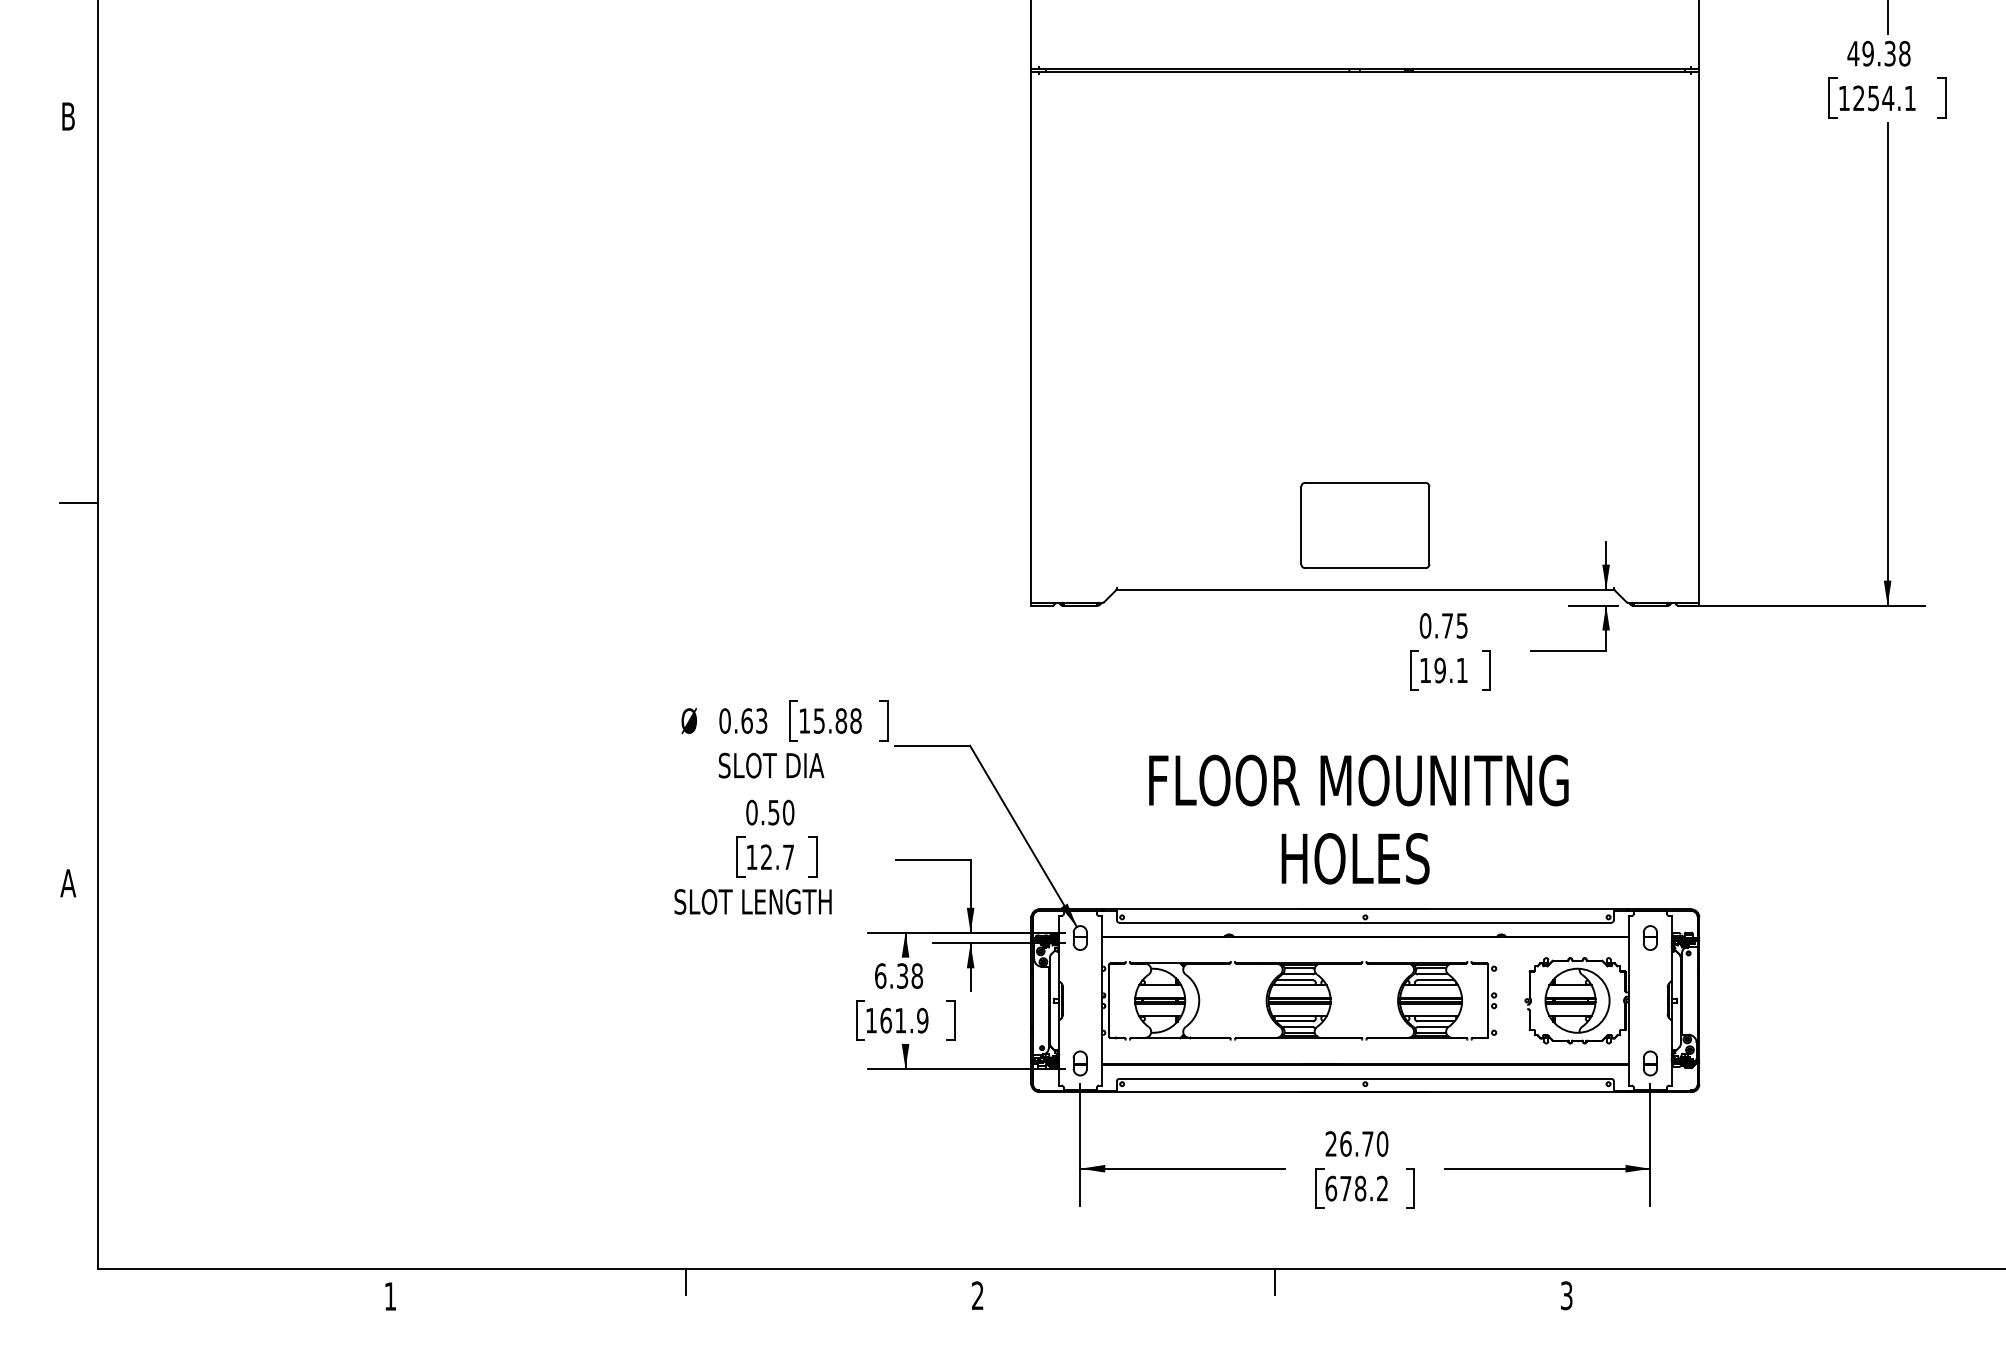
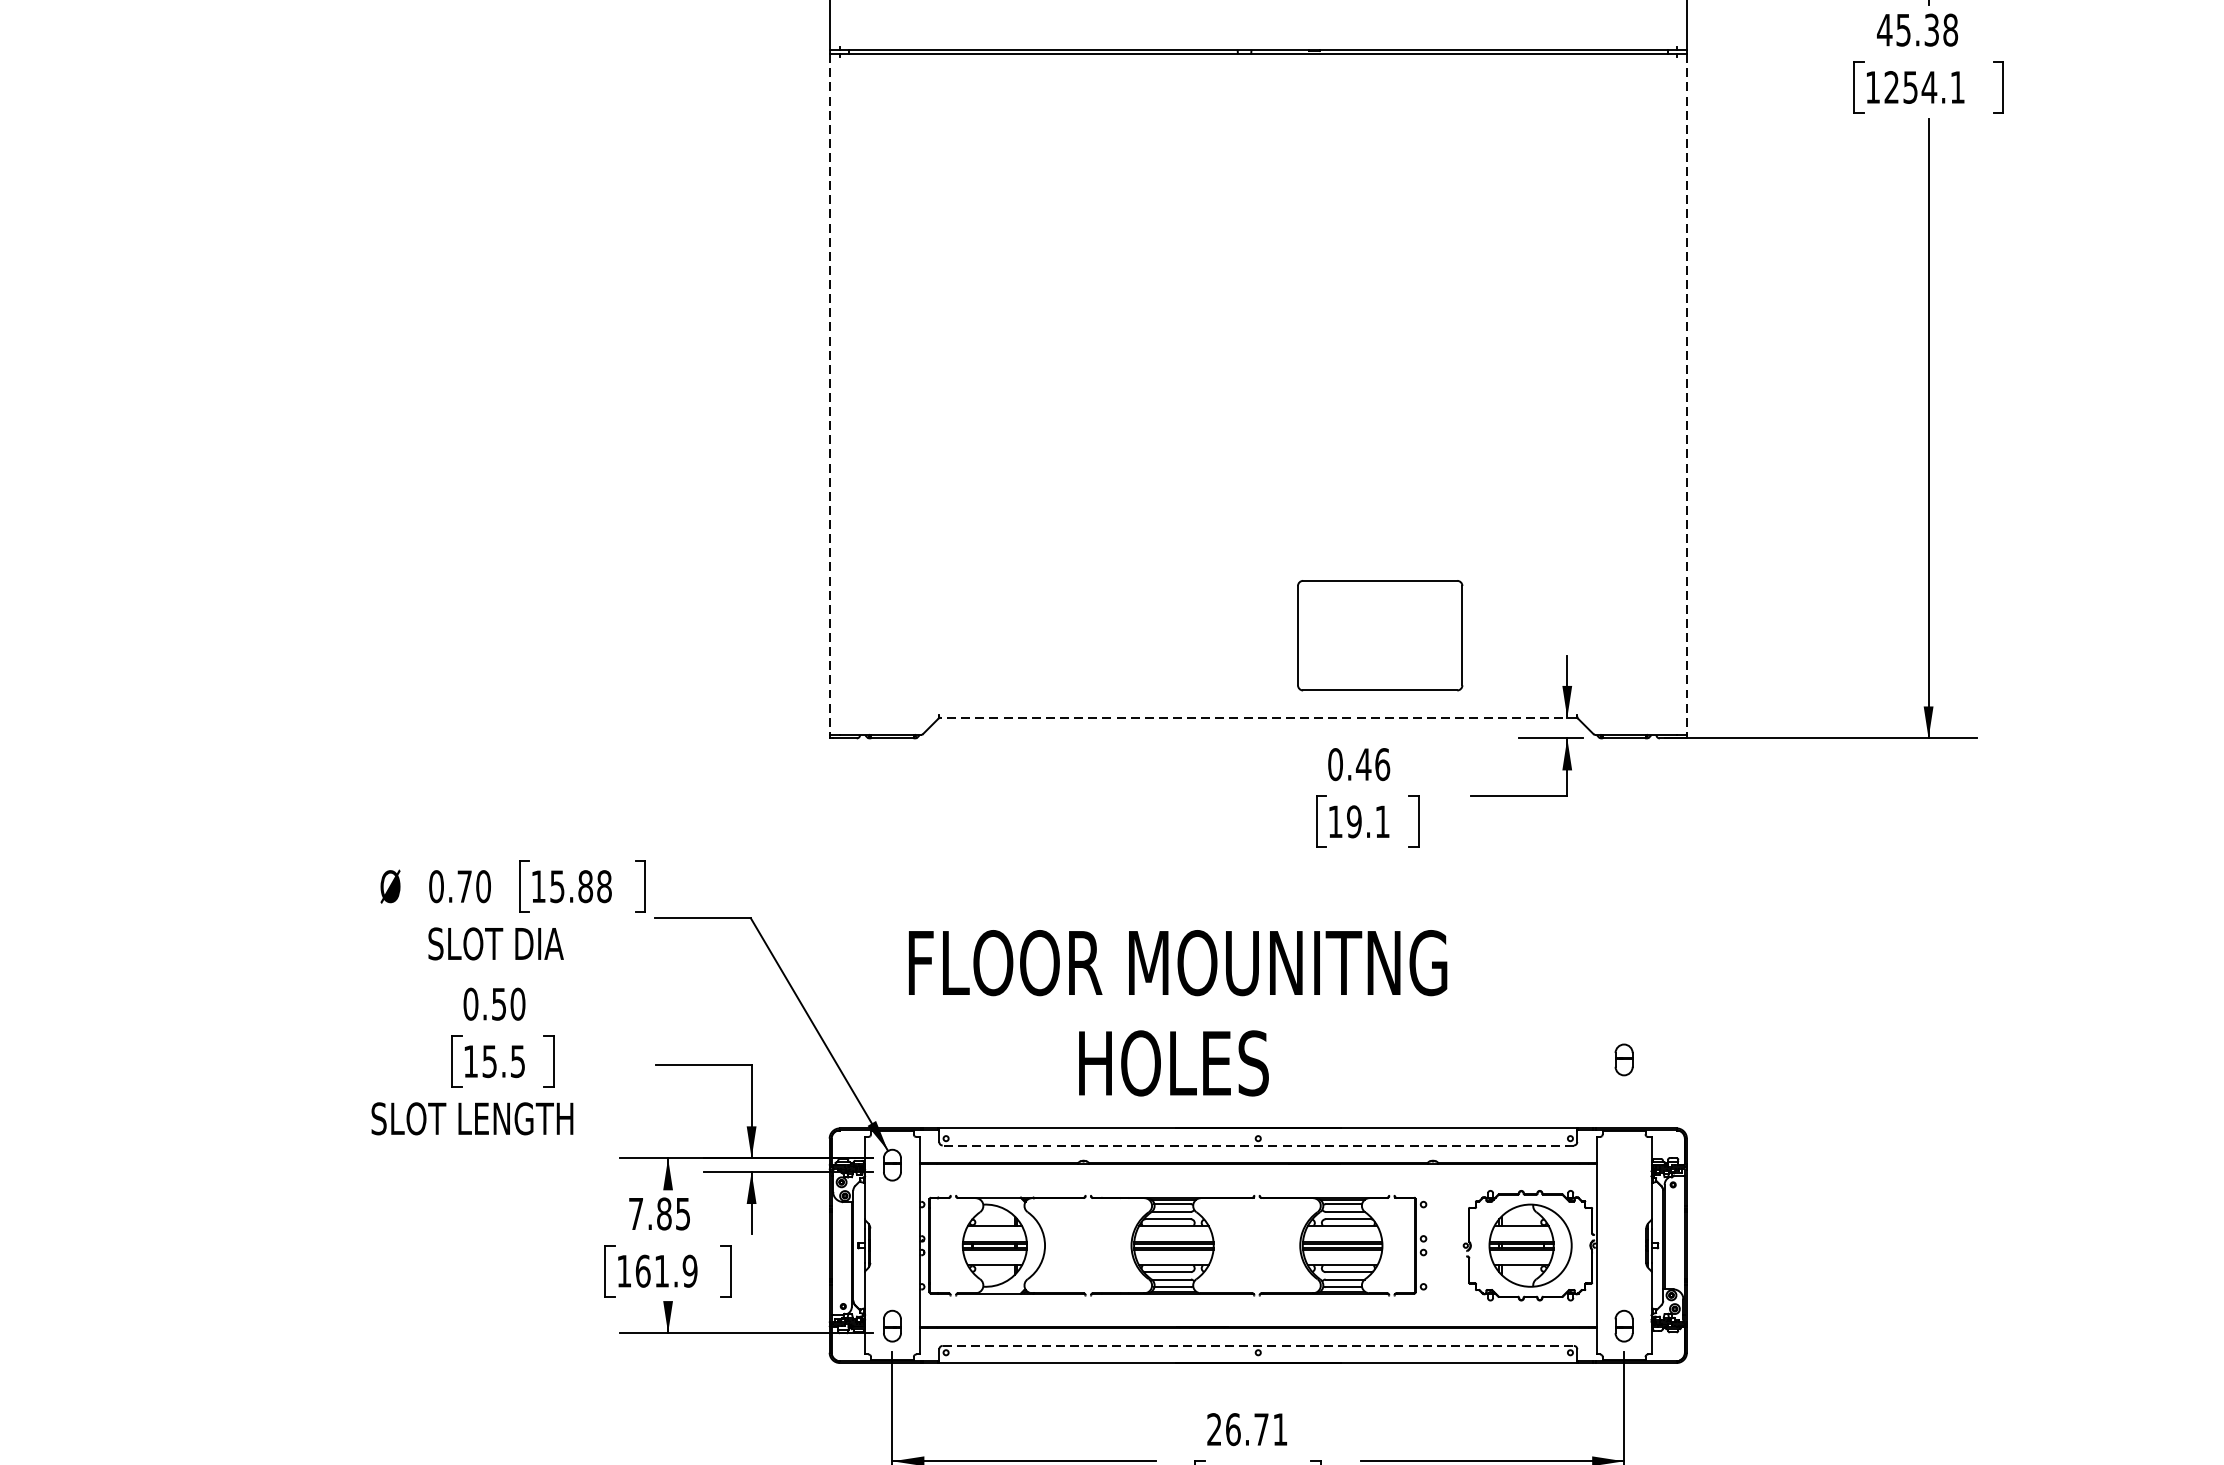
text: (1867, 53) -> (1902, 29), 49.38 -> 45.38
line: (1031, 338) -> (829, 395), solid -> dashed
line: (1699, 338) -> (1687, 395), solid -> dashed
part: (1365, 525) -> (1380, 635), moved
line: (1365, 589) -> (1258, 717), solid -> dashed
text: (1454, 625) -> (1372, 764), 0.75 -> 0.46
text: (754, 720) -> (474, 885), 0.63 -> 0.70
text: (1358, 819) -> (1177, 1013), moved
text: (777, 857) -> (503, 1061), 12.7 -> 15.5
line: (1365, 922) -> (1258, 1145), solid -> dashed
part: (1649, 937) -> (1622, 1059), moved
text: (899, 975) -> (660, 1213), 6.38 -> 7.85
line: (1365, 1078) -> (1258, 1345), solid -> dashed
text: (1382, 1143) -> (1280, 1428), 26.70 -> 26.71

